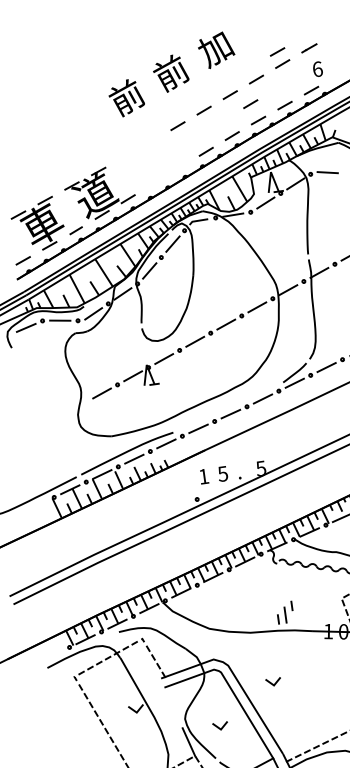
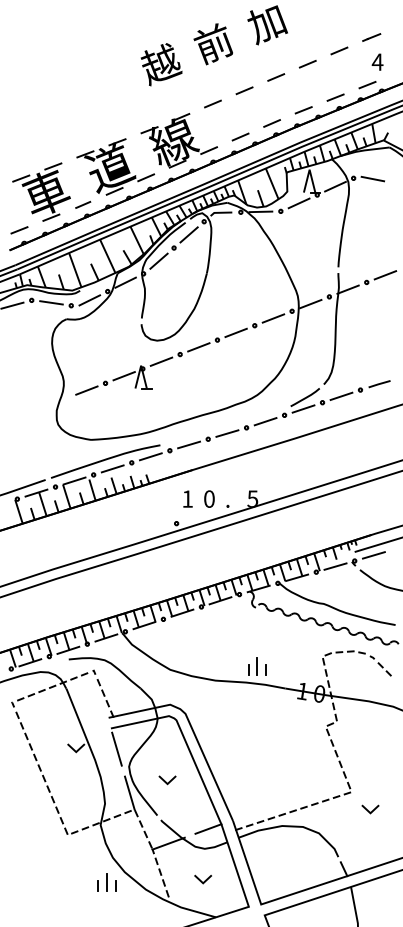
line: (277, 51) -> (335, 36), removed
text: (317, 68) -> (377, 61), 6 -> 4
text: (127, 97) -> (161, 64), 前 -> 越
line: (250, 103) -> (297, 90), removed
part: (152, 162) -> (178, 140), added
text: (222, 473) -> (208, 498), 5 -> 0
line: (291, 605) -> (265, 669), moved
line: (272, 683) -> (232, 740), removed
line: (171, 704) -> (116, 748), added

